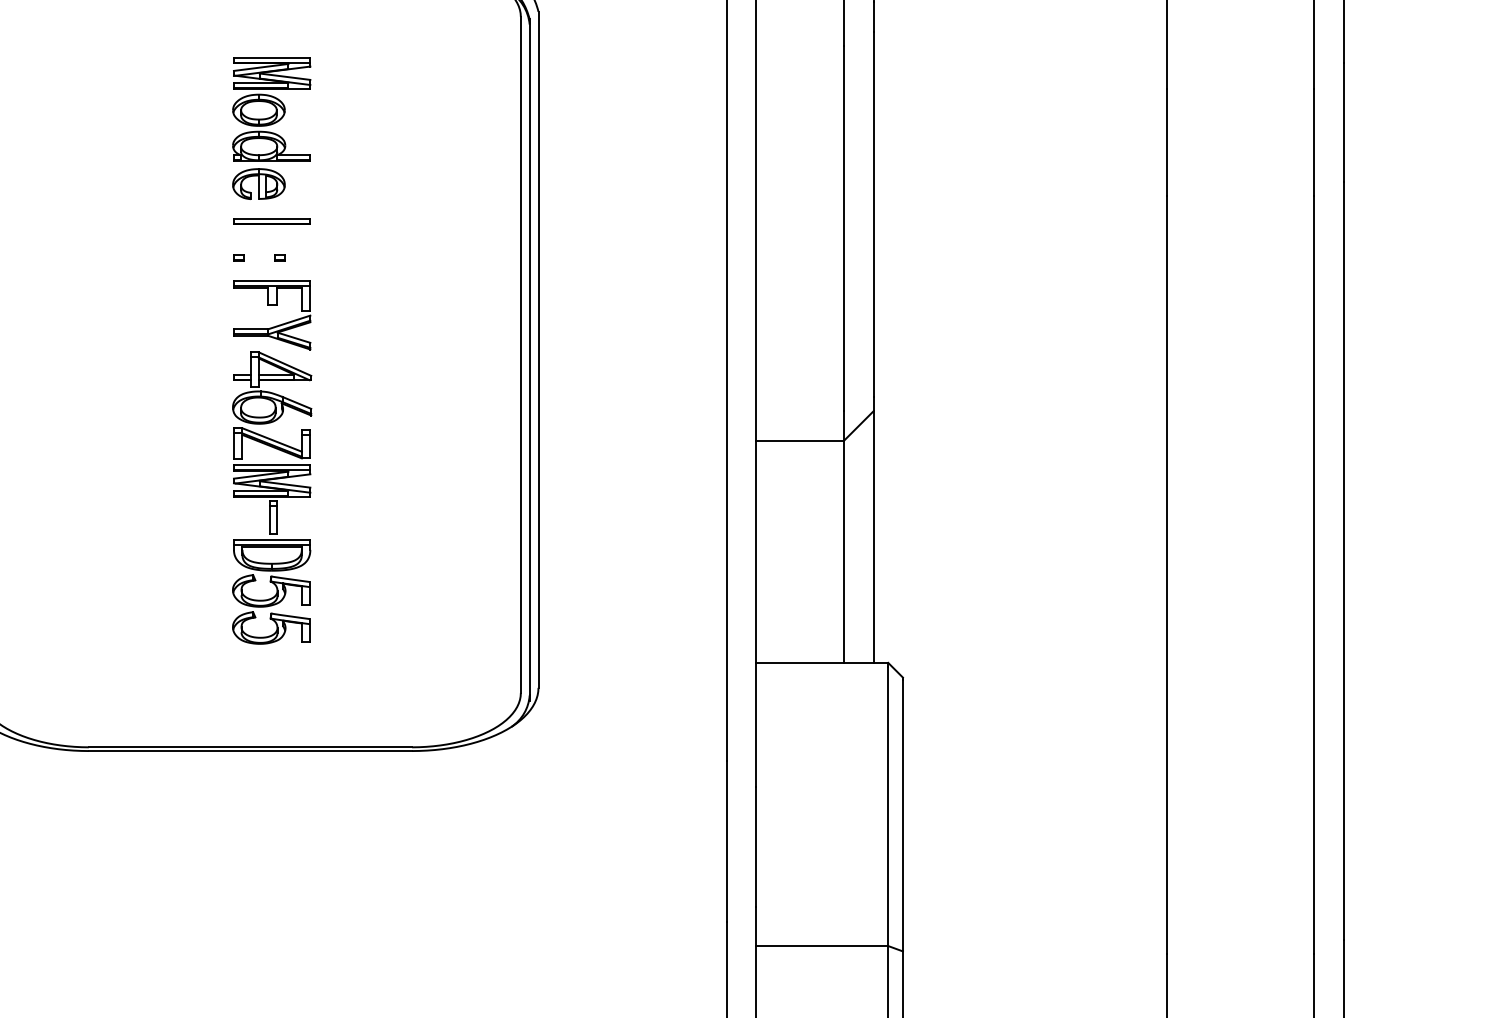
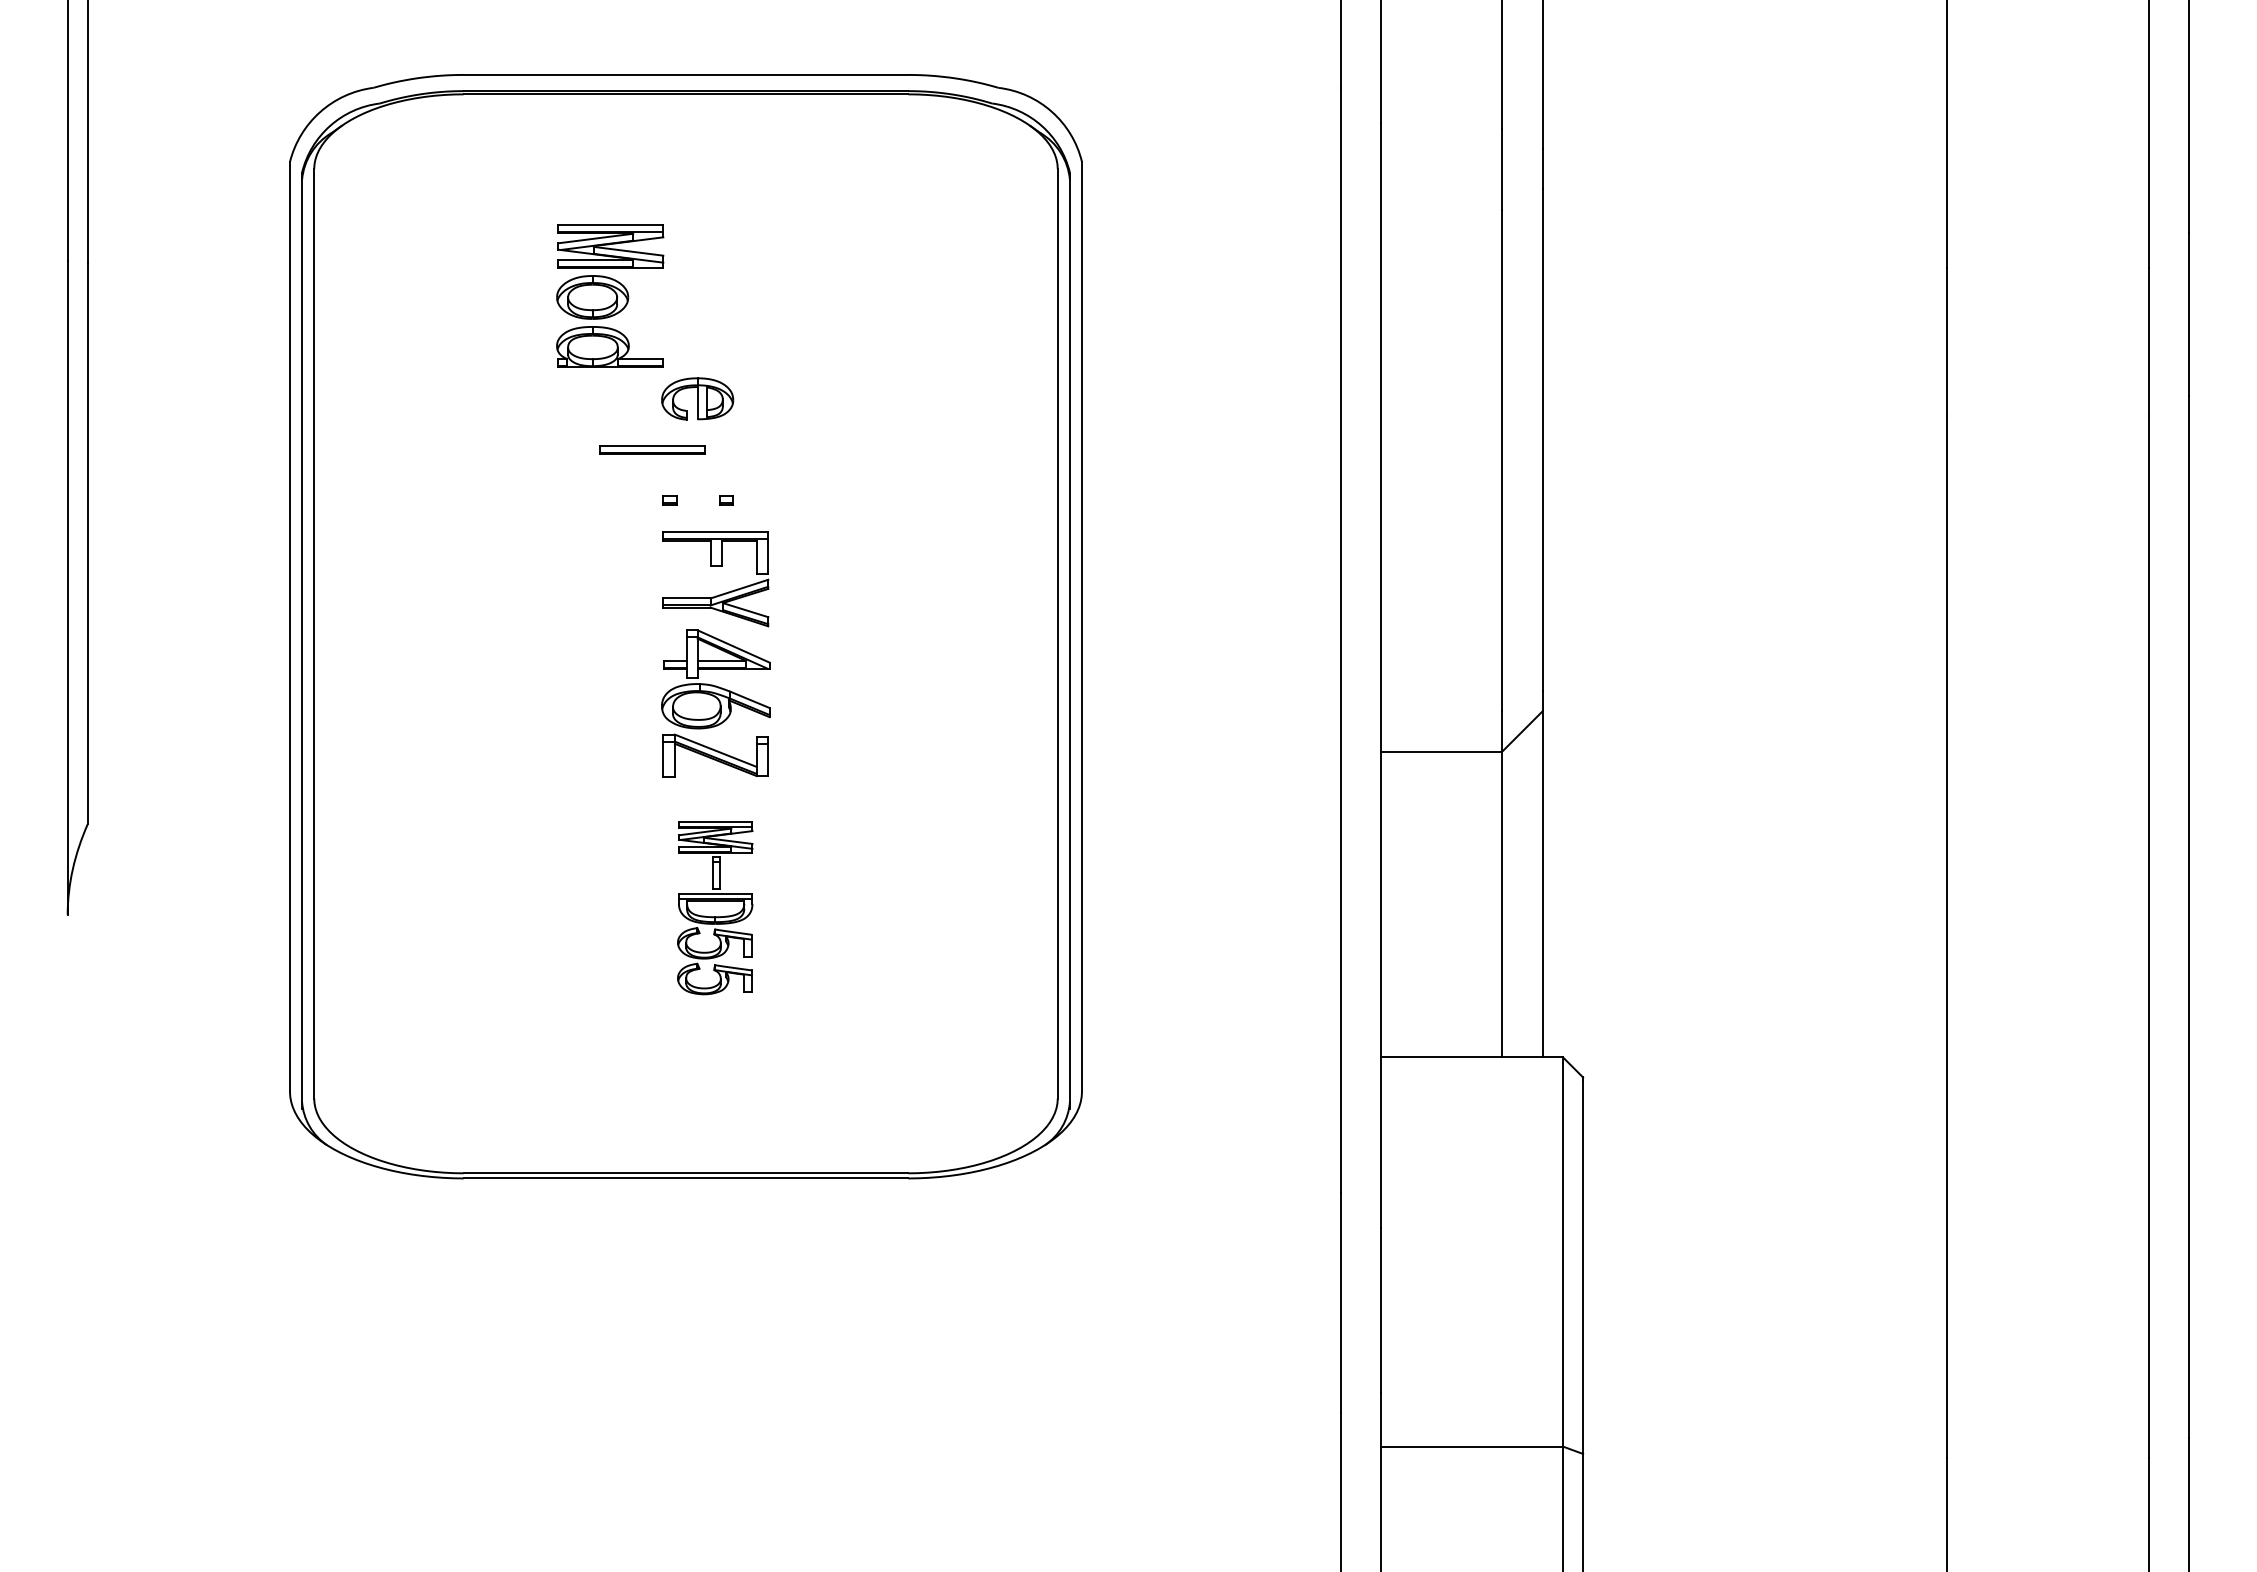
part: (271, 108) -> (610, 295), moved
part: (271, 220) -> (652, 449), moved
part: (271, 554) -> (715, 908), size x0.7

